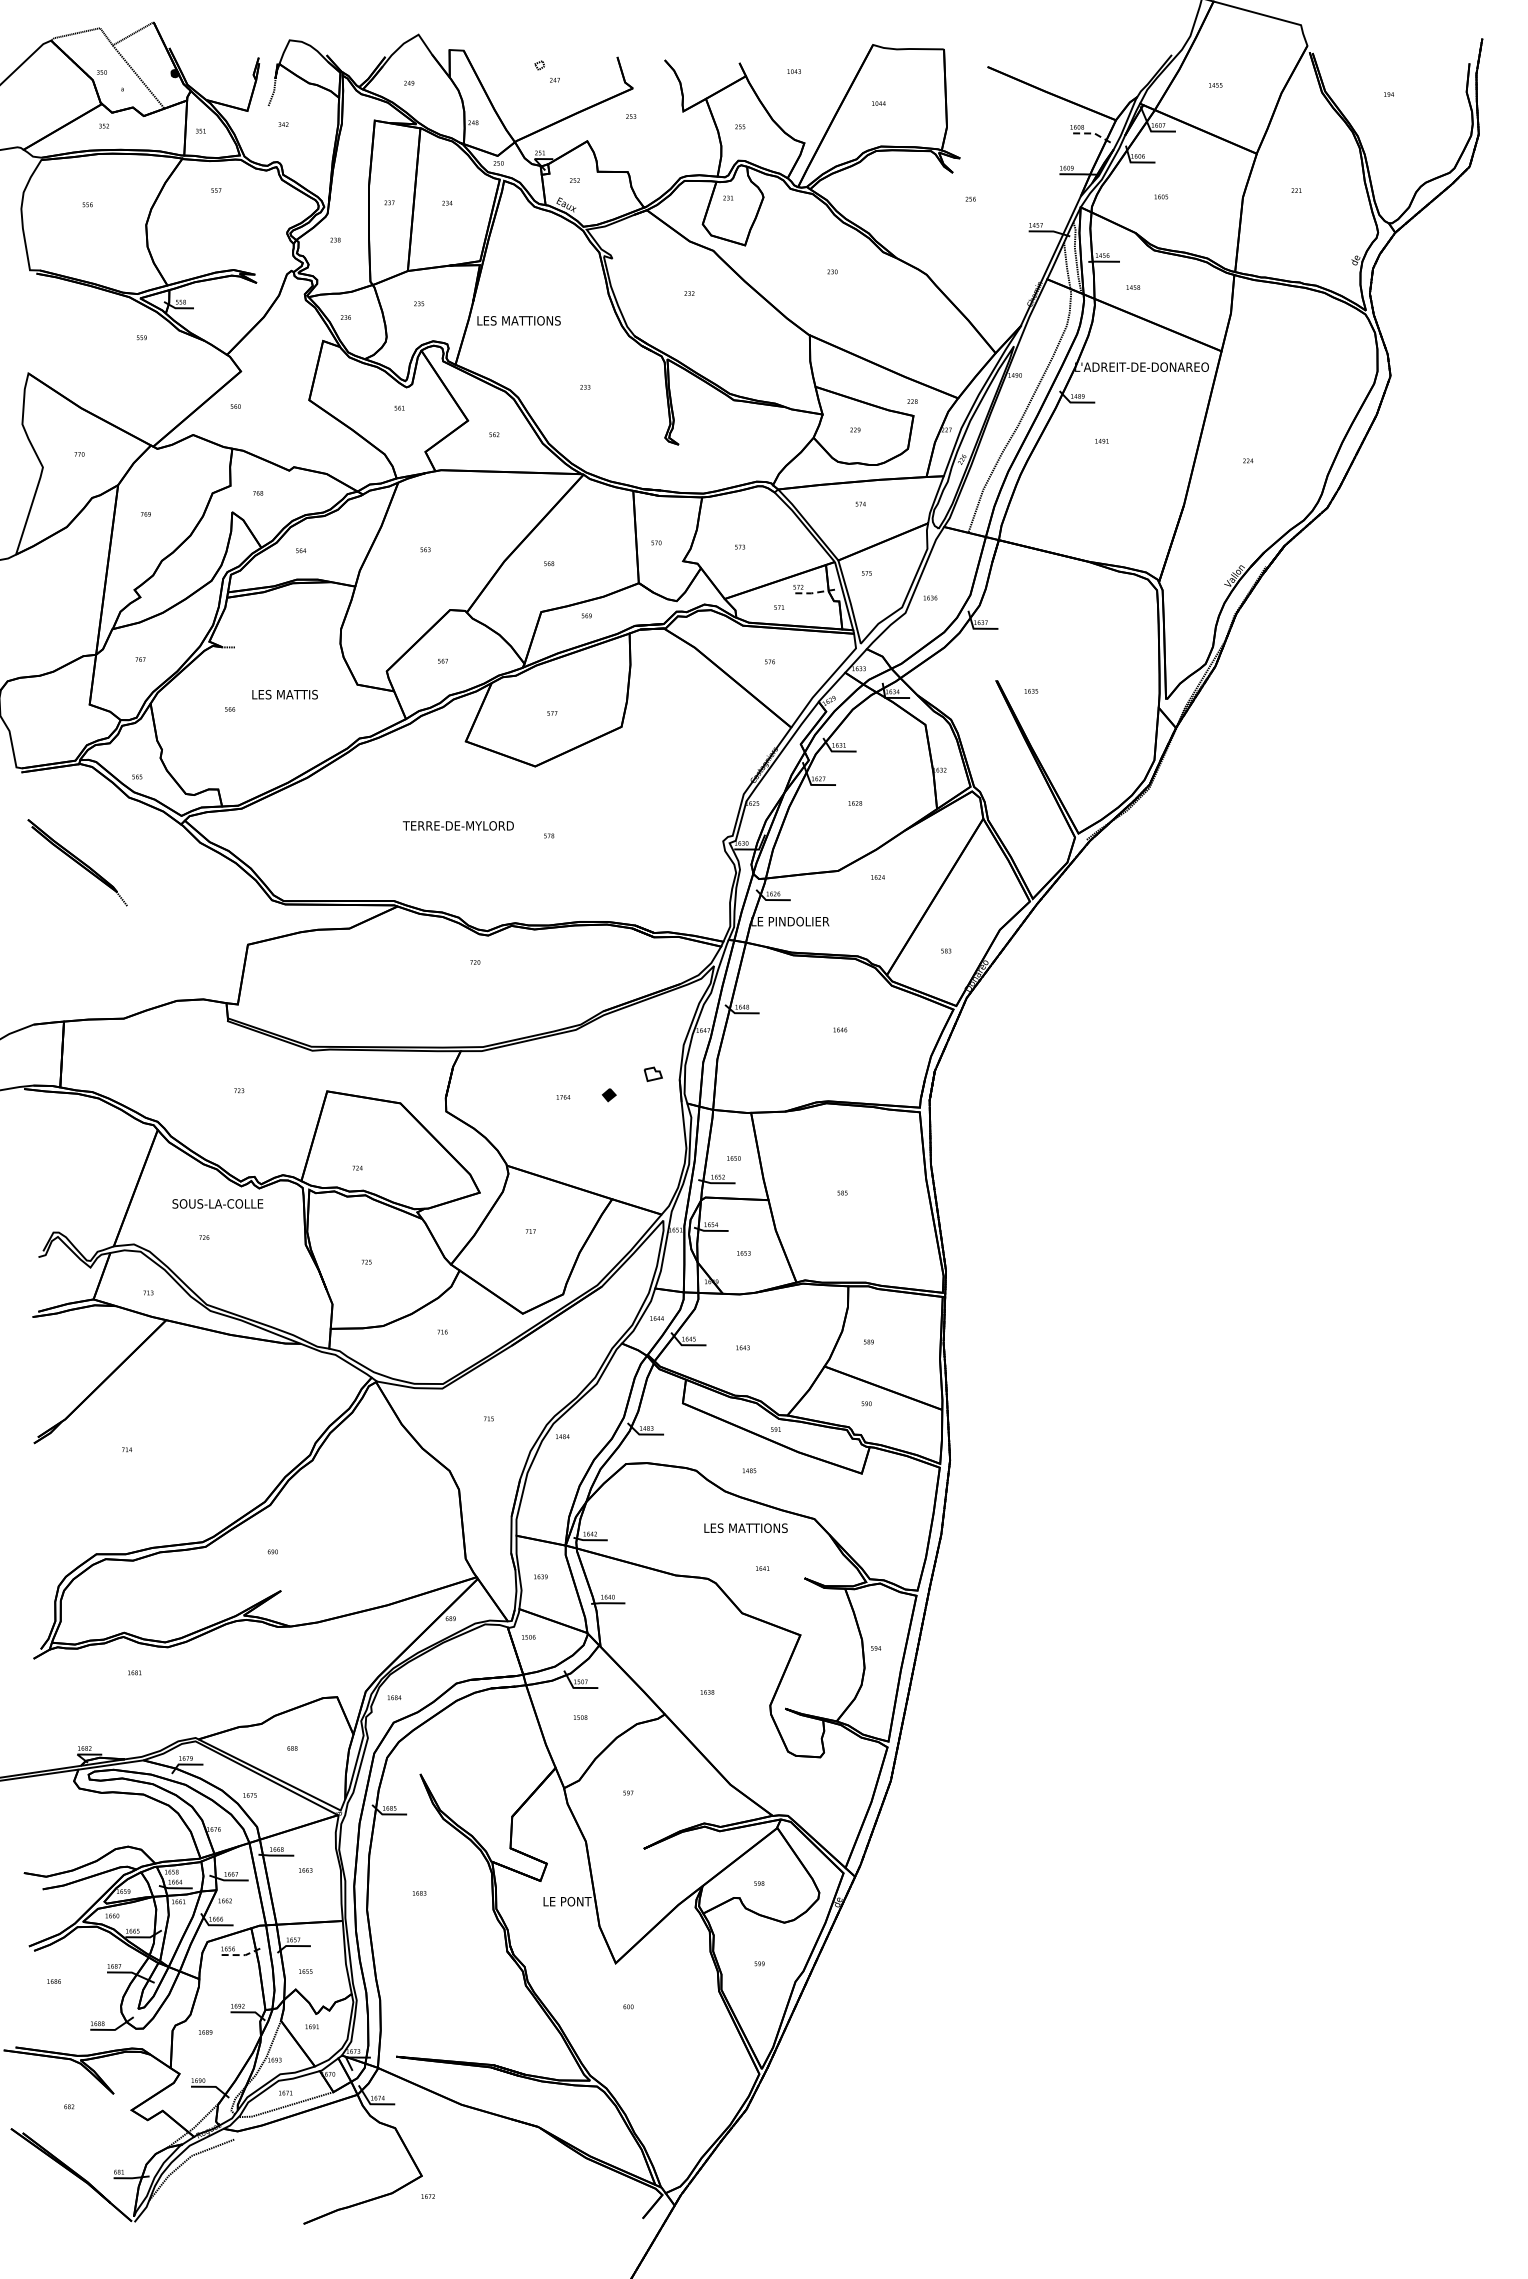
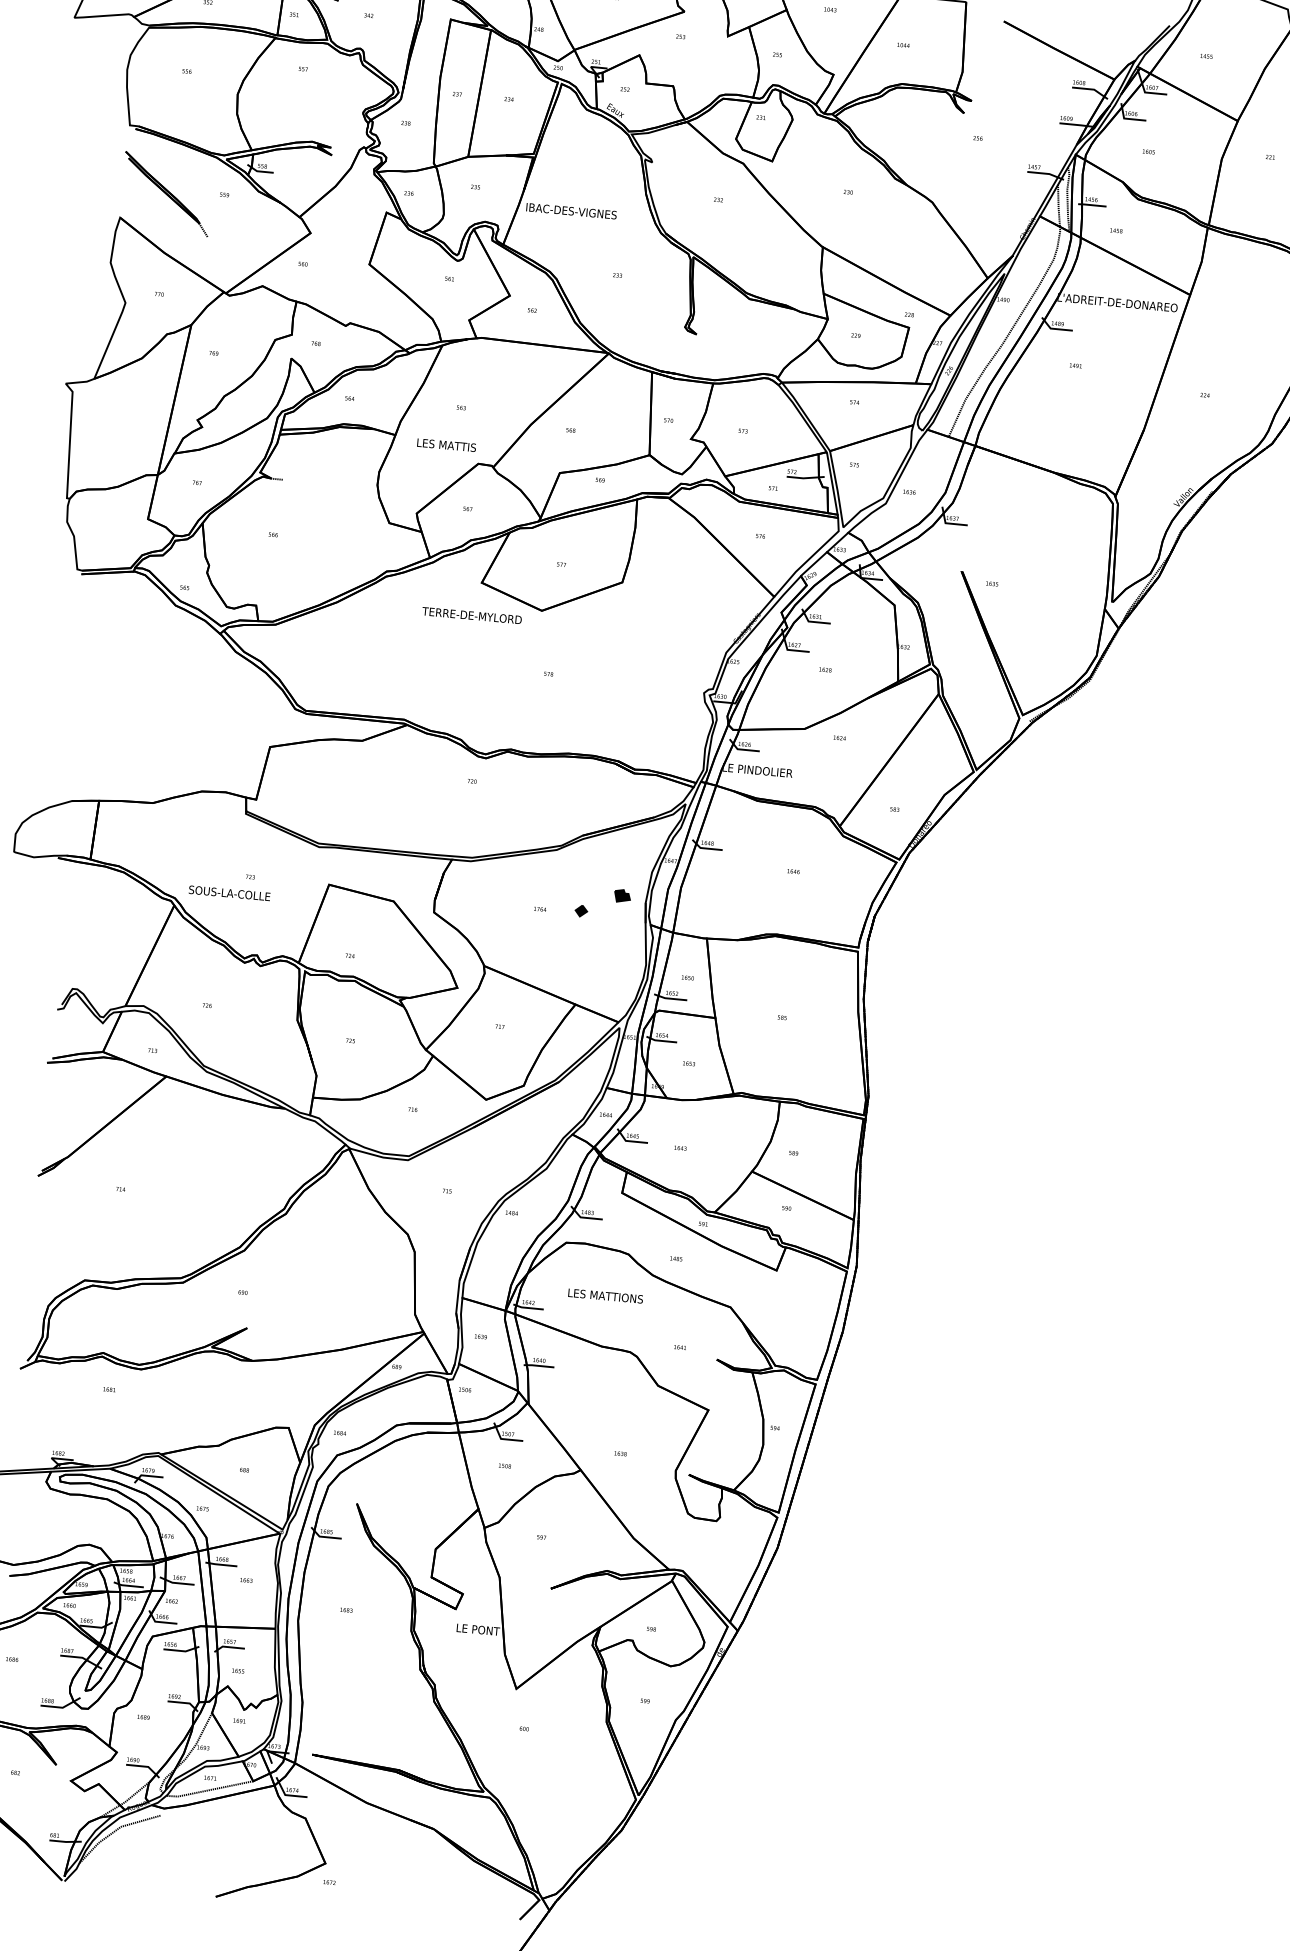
line: (1091, 133) -> (1091, 89), dashed -> solid
text: (528, 320) -> (572, 210), LES MATTIONS -> IBAC-DES-VIGNES
line: (813, 593) -> (805, 478), dashed -> solid
text: (284, 694) -> (446, 445), moved
text: (457, 825) -> (471, 615), moved
part: (77, 862) -> (166, 193), moved
fill: (652, 1074) -> (621, 896), added
text: (217, 1203) -> (229, 892), moved
text: (745, 1527) -> (605, 1295), moved
line: (241, 1955) -> (182, 1651), dashed -> solid

